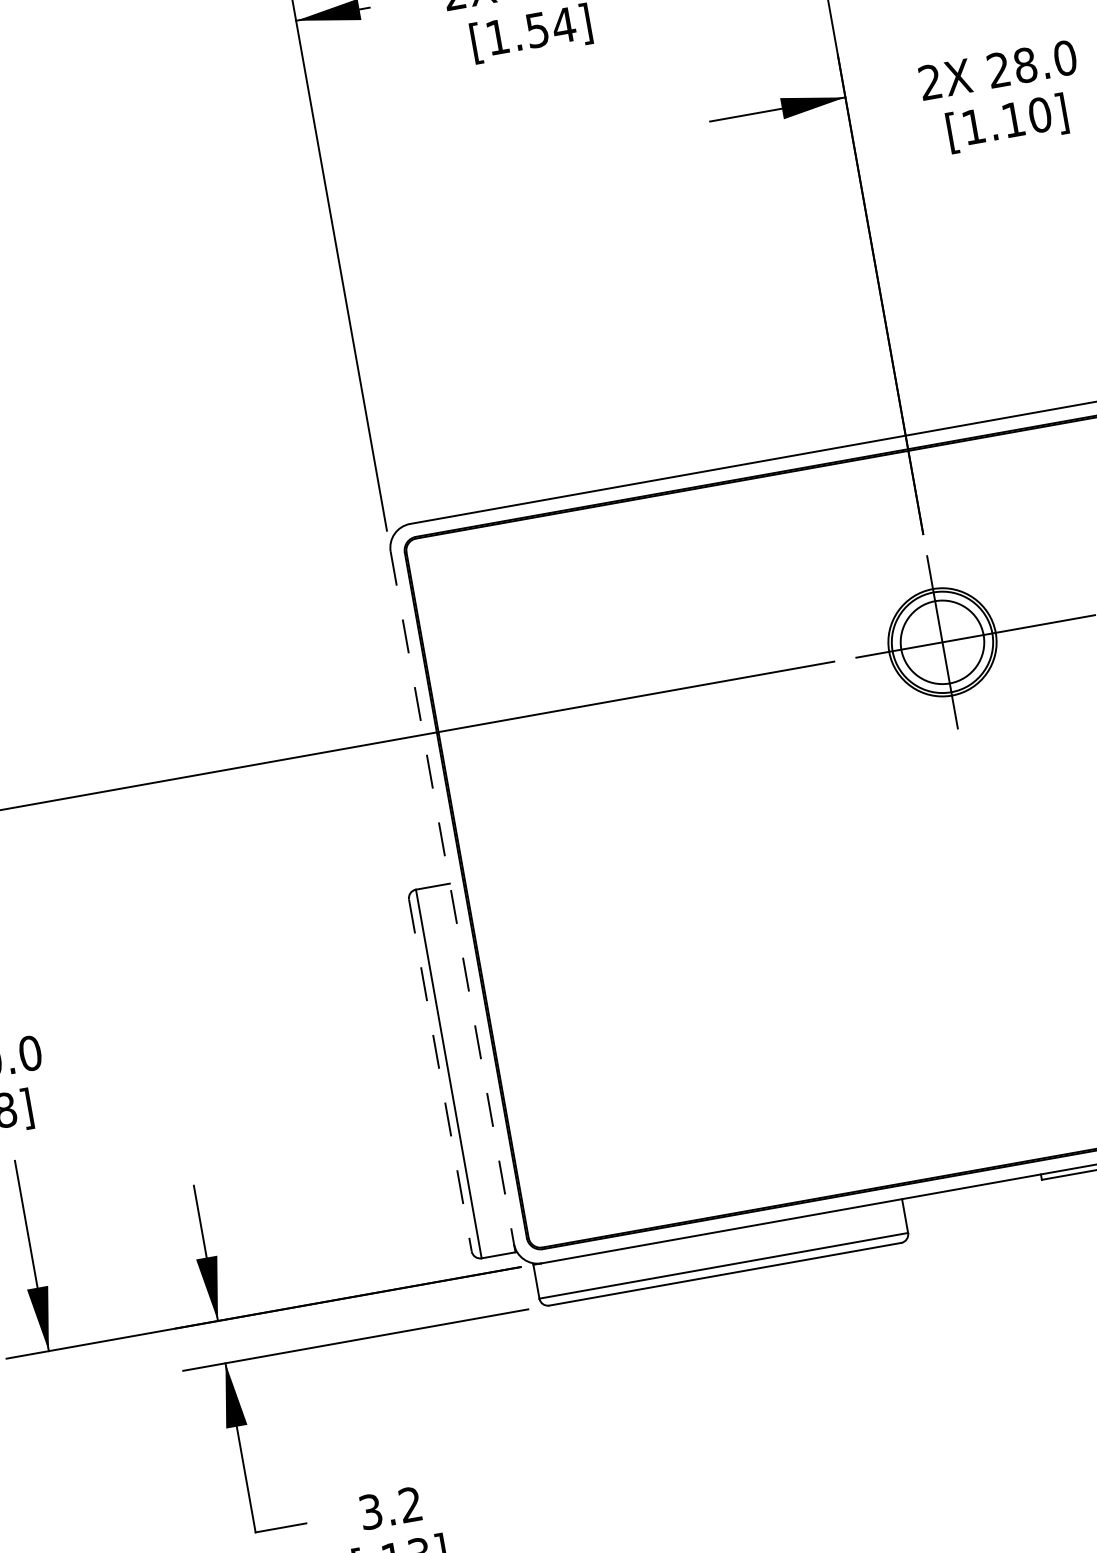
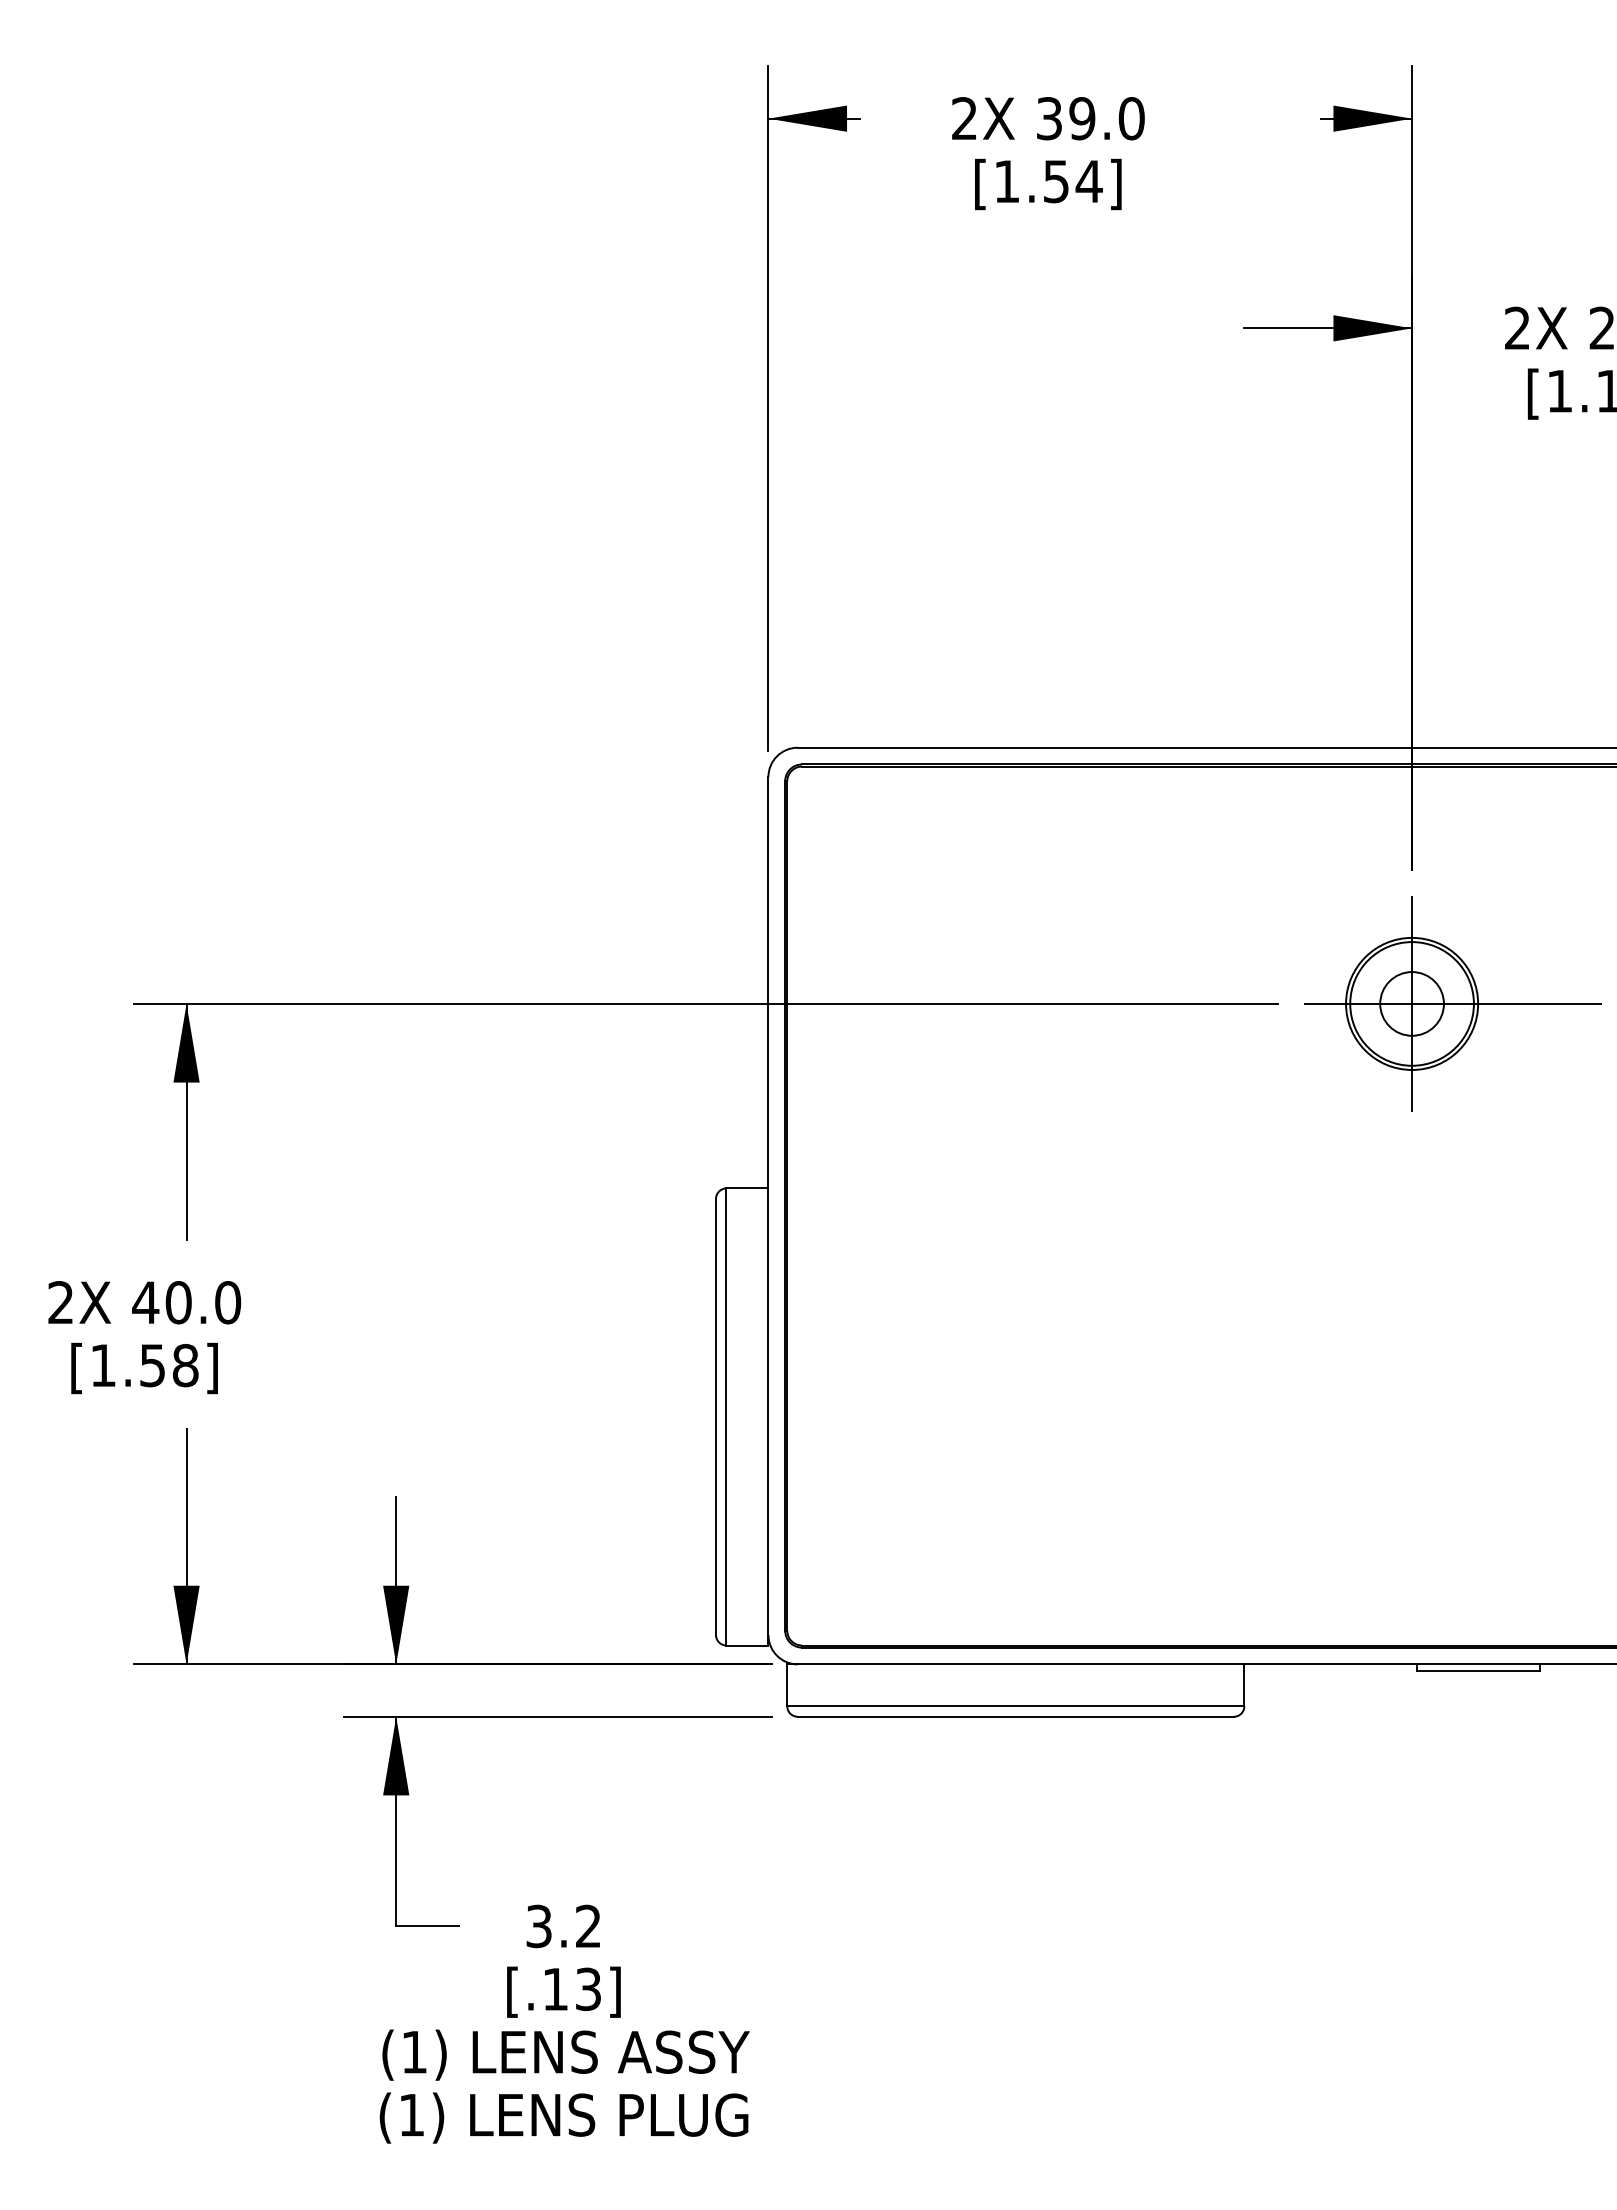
circle: (941, 642) -> (1411, 1003), size x0.62
line: (452, 898) -> (768, 1206), dashed -> solid
line: (440, 1075) -> (716, 1417), dashed -> solid

